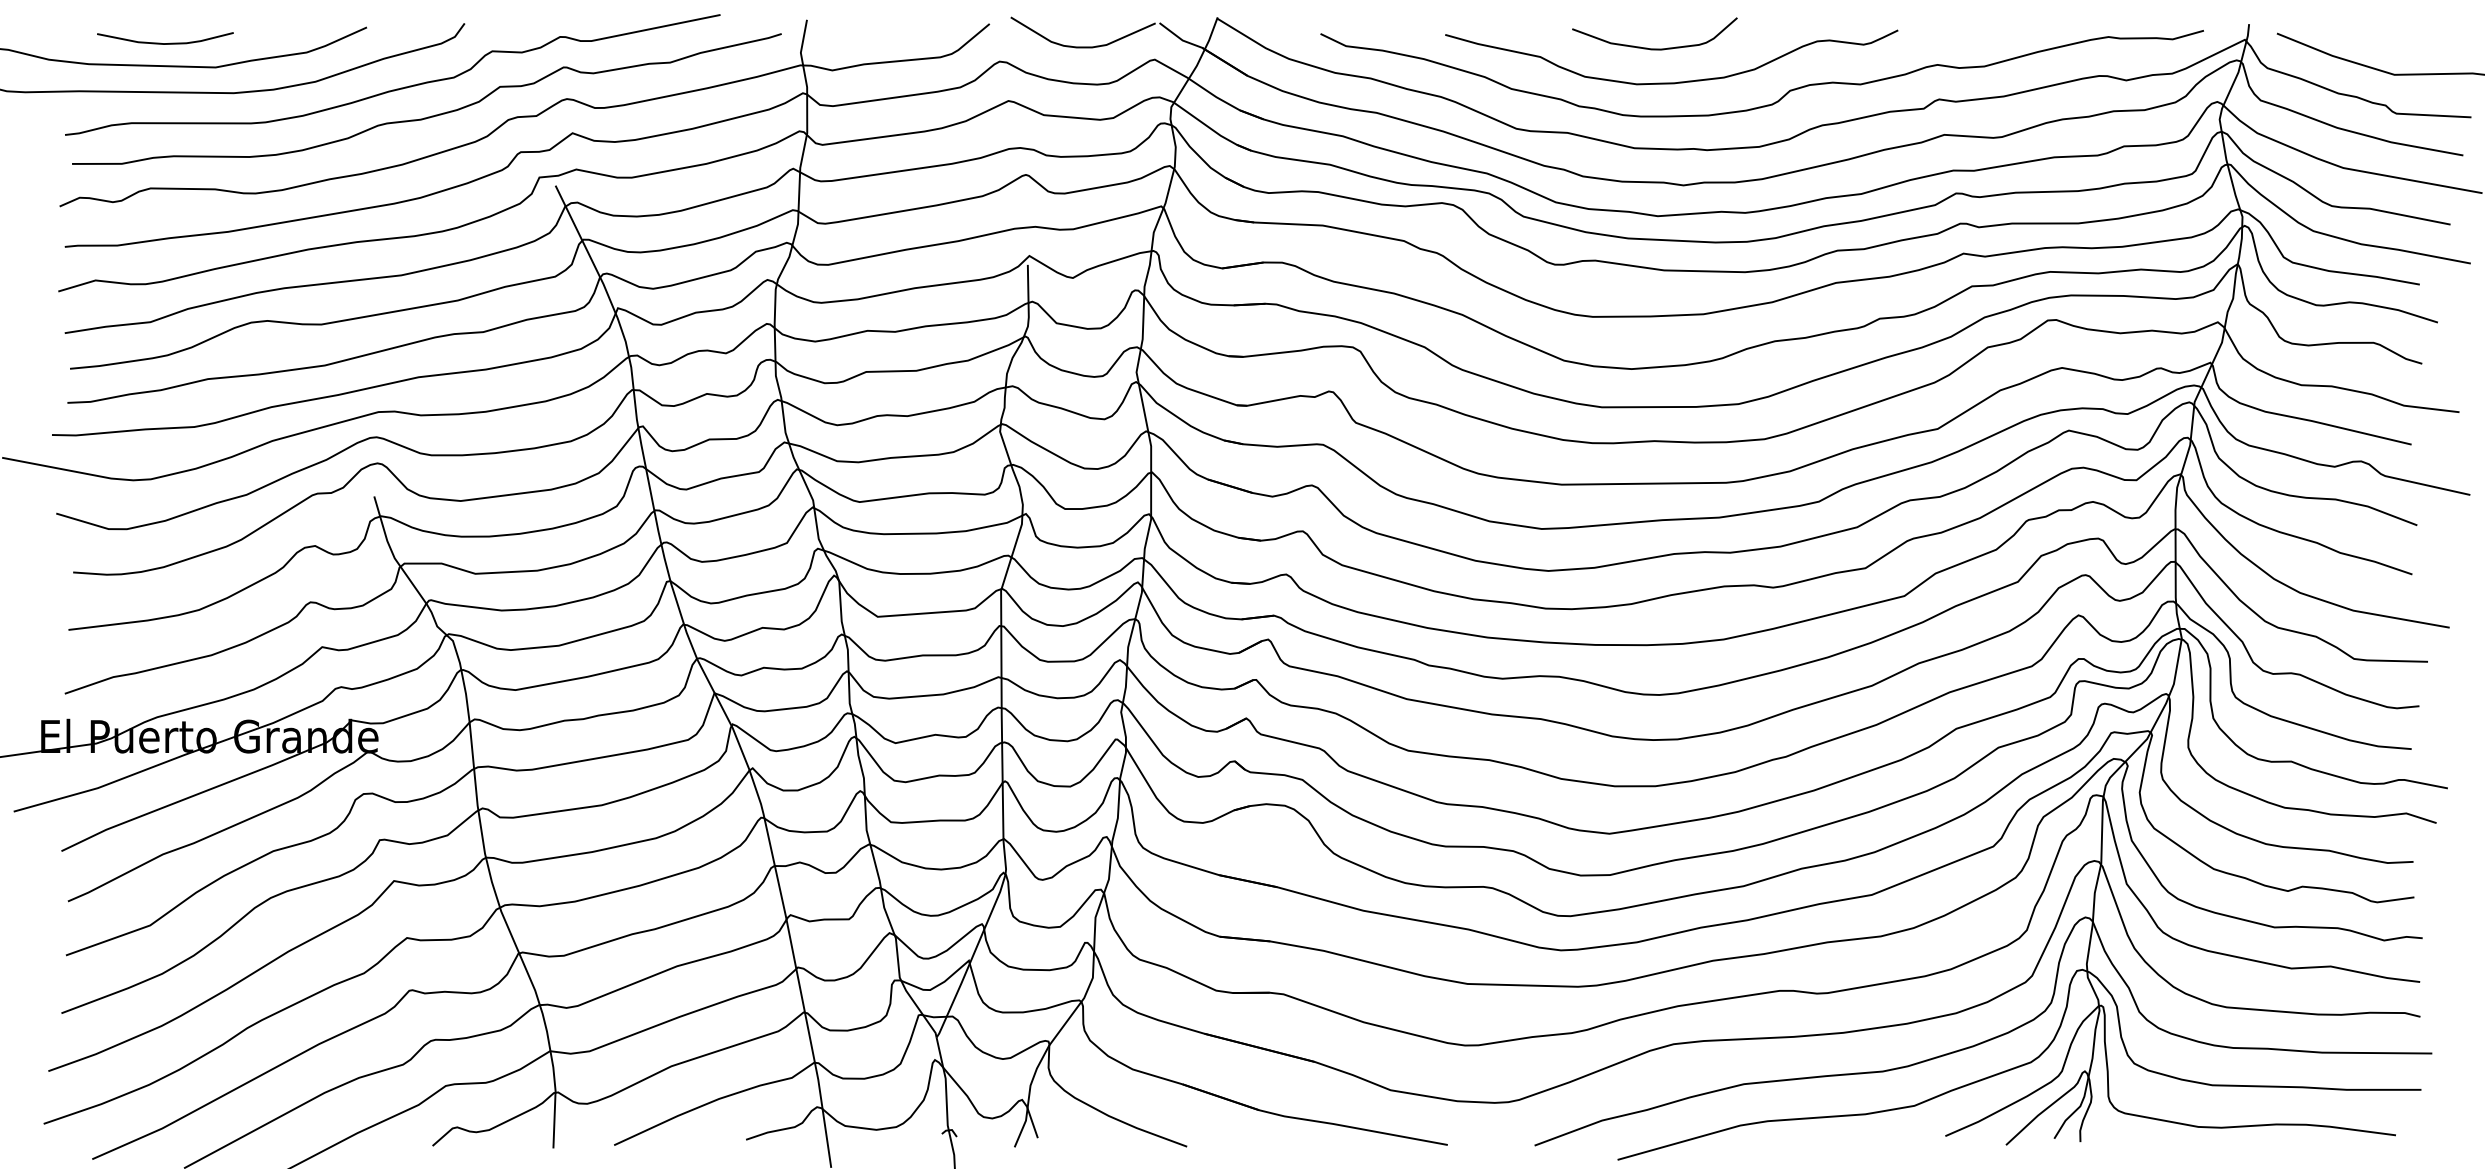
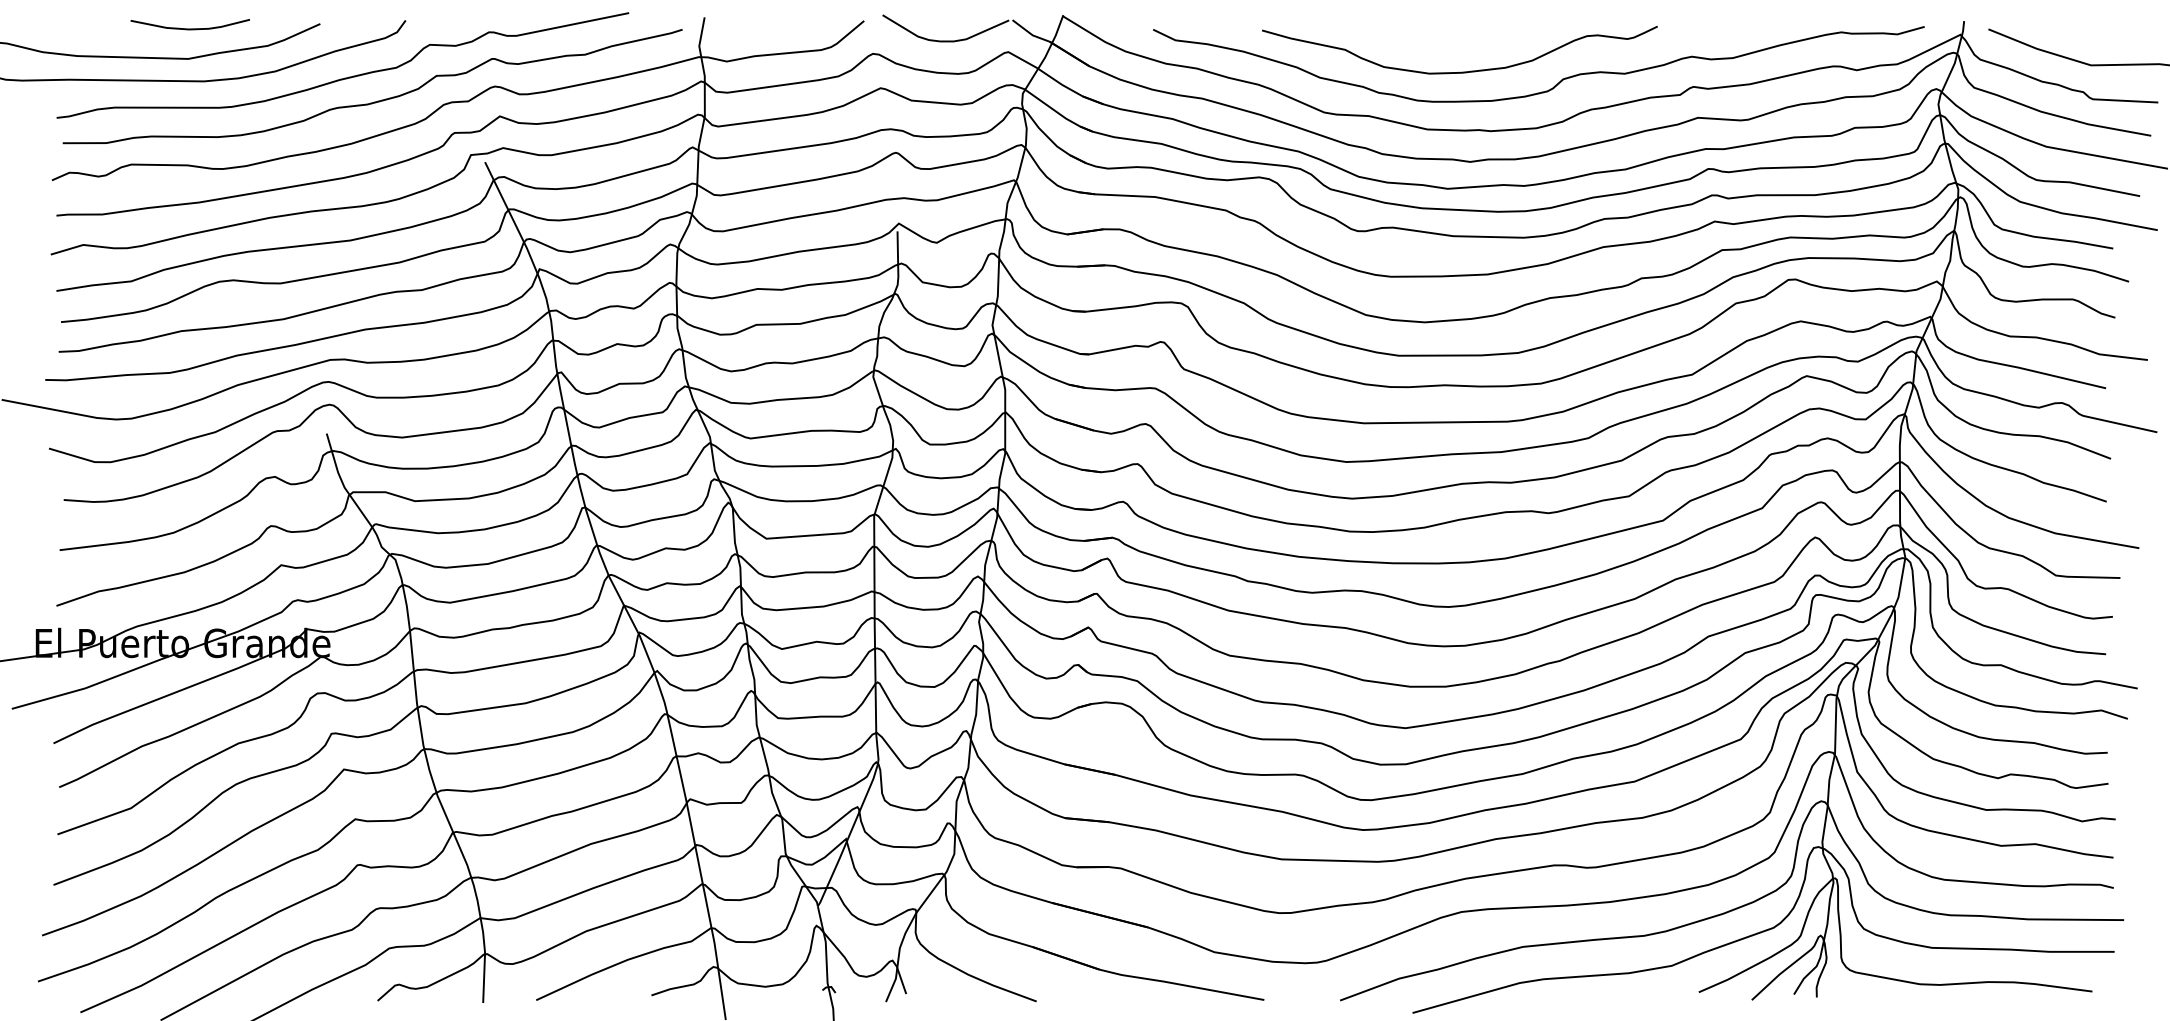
curve: (164, 42) -> (189, 28), moved
curve: (1648, 47) -> (1439, 41), removed

